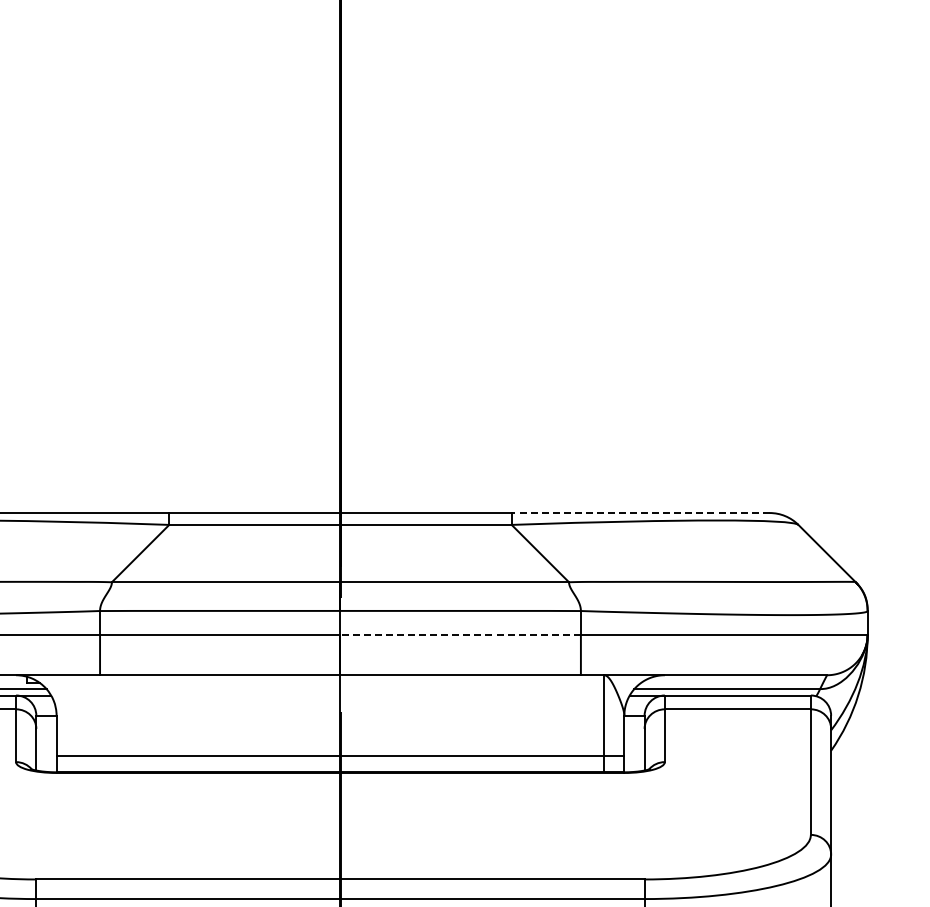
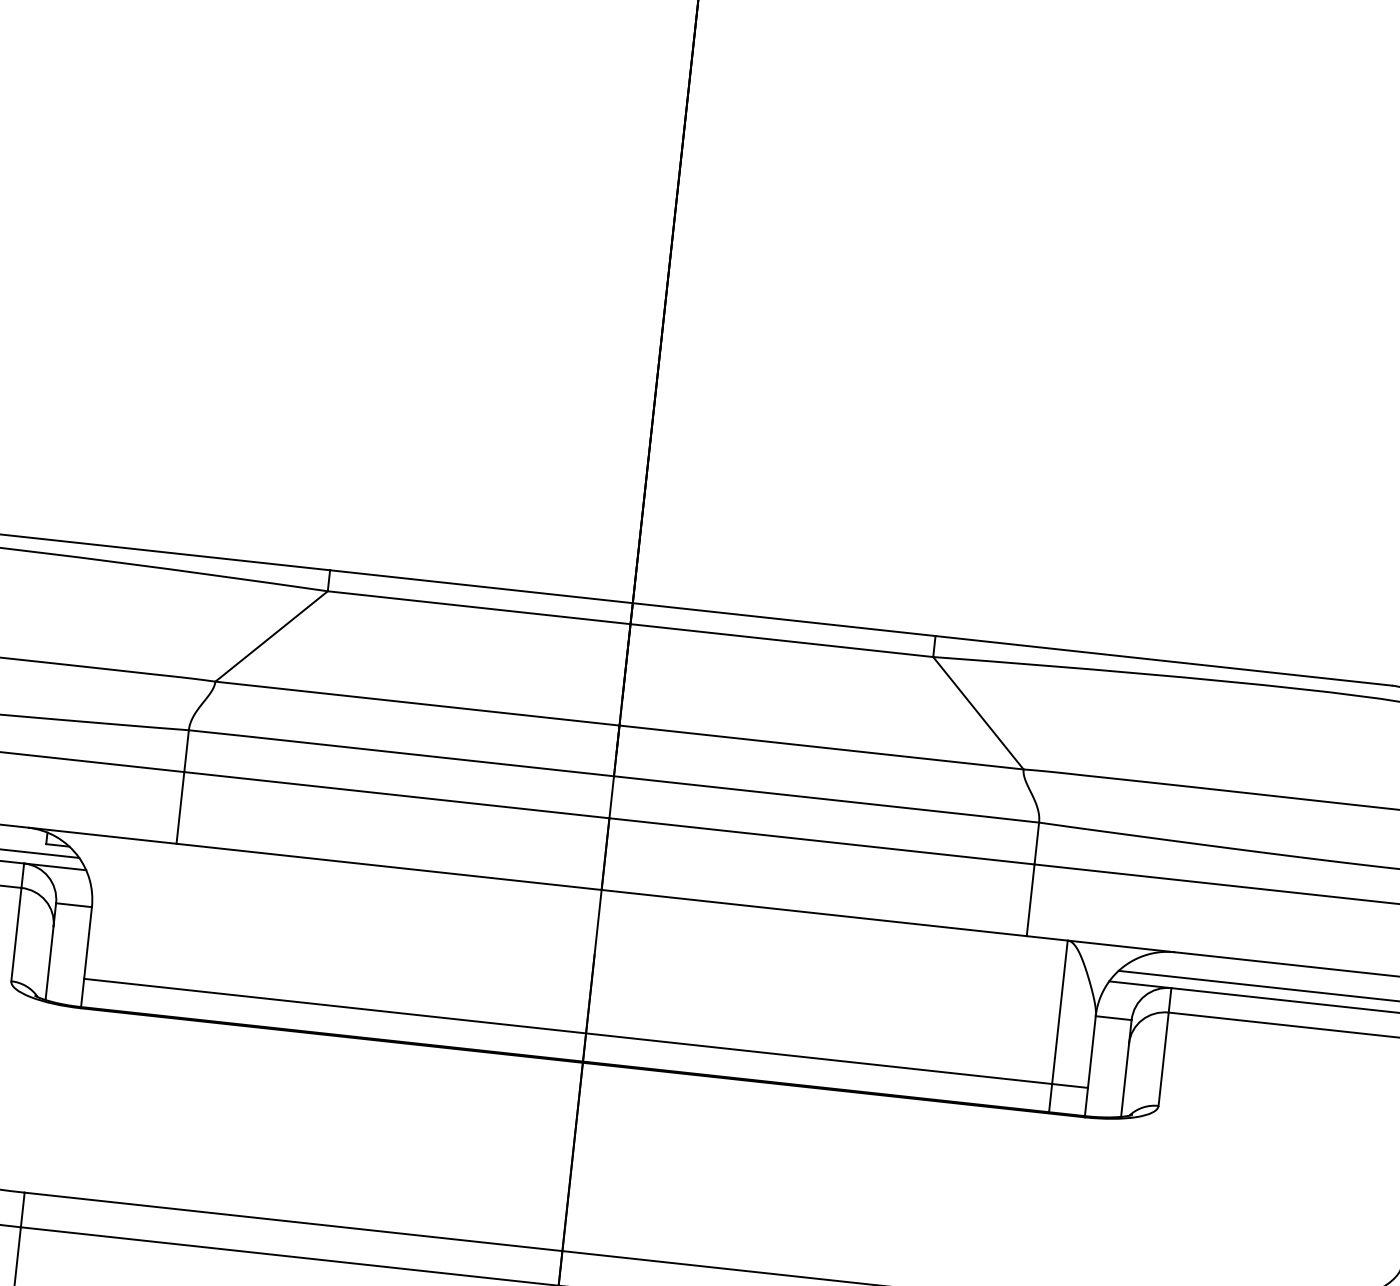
line: (640, 513) -> (1163, 661), dashed -> solid
line: (460, 634) -> (821, 840), dashed -> solid

